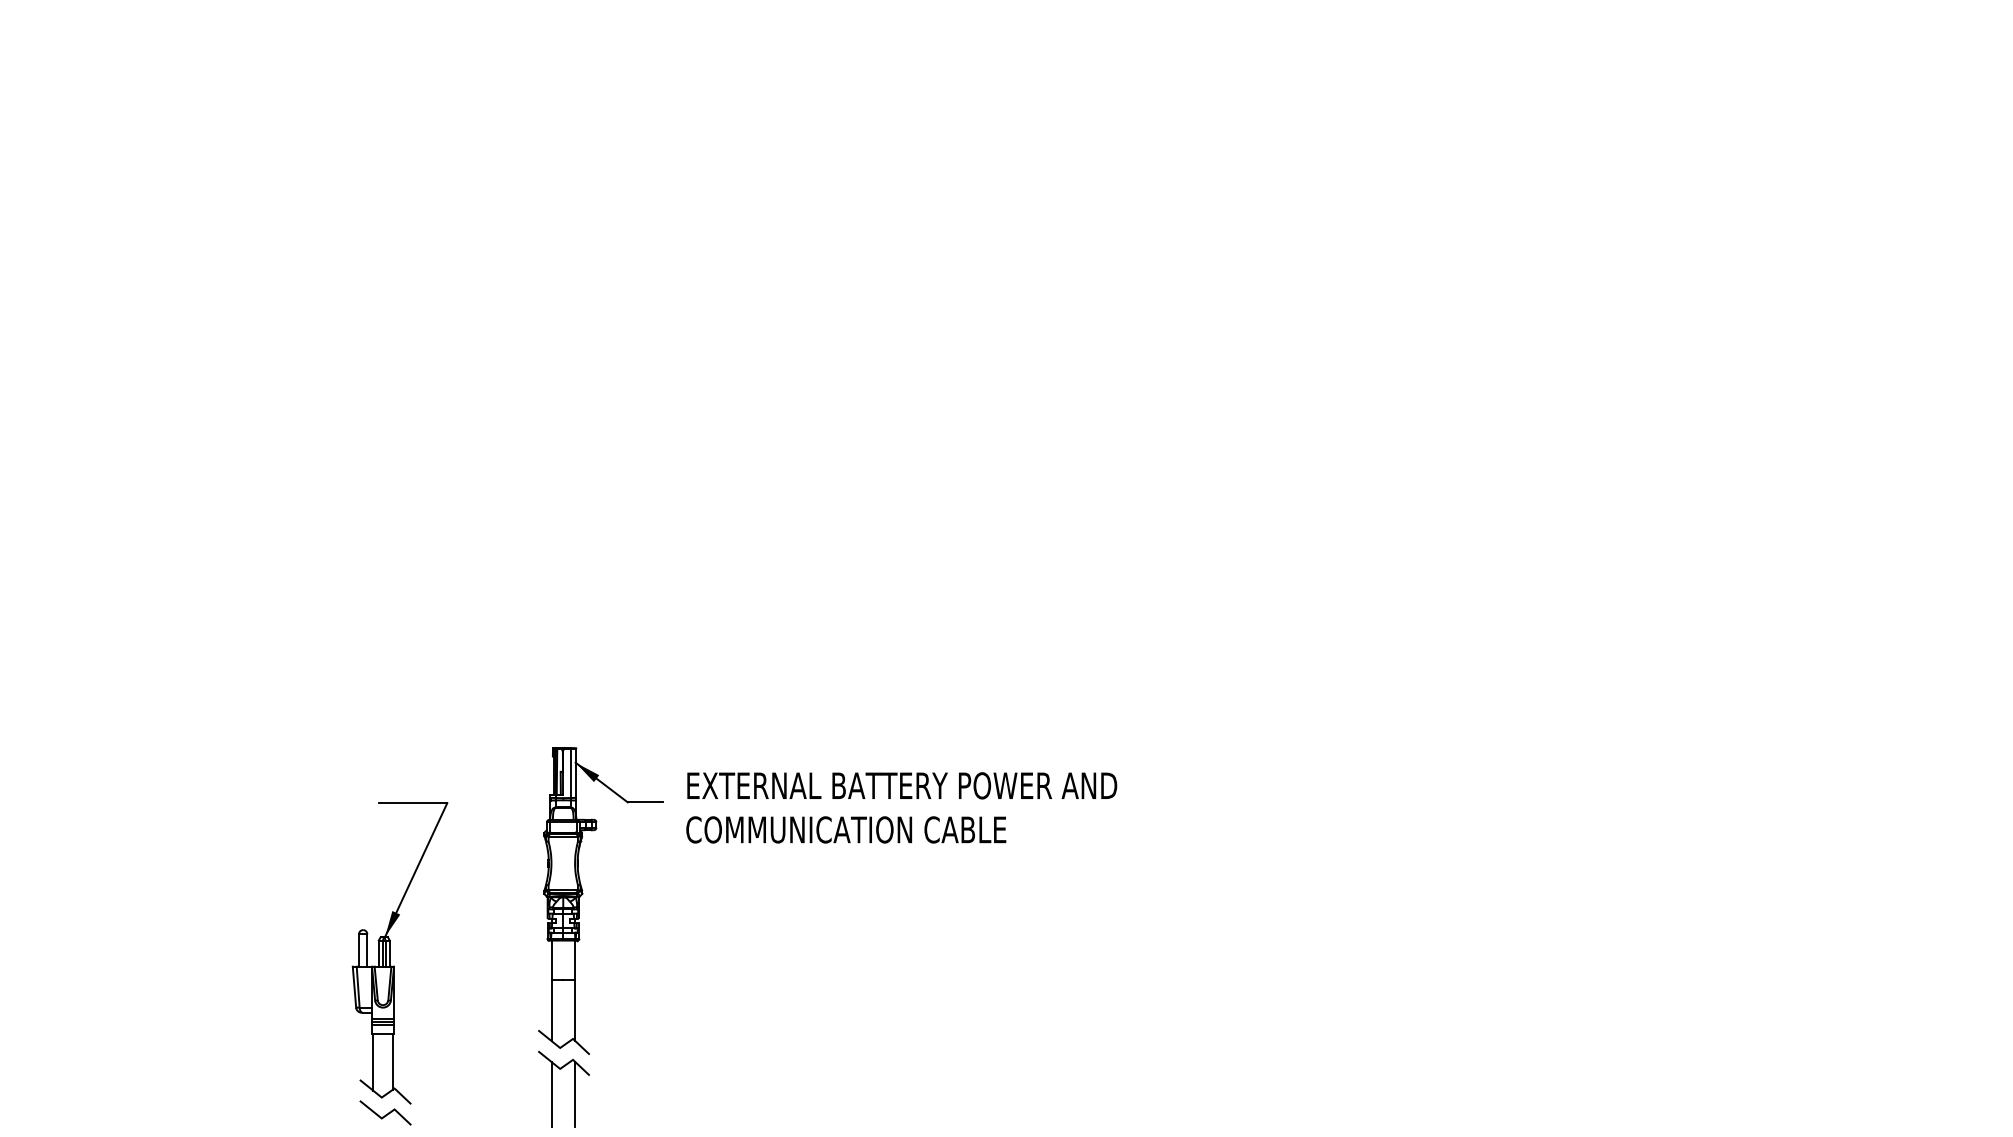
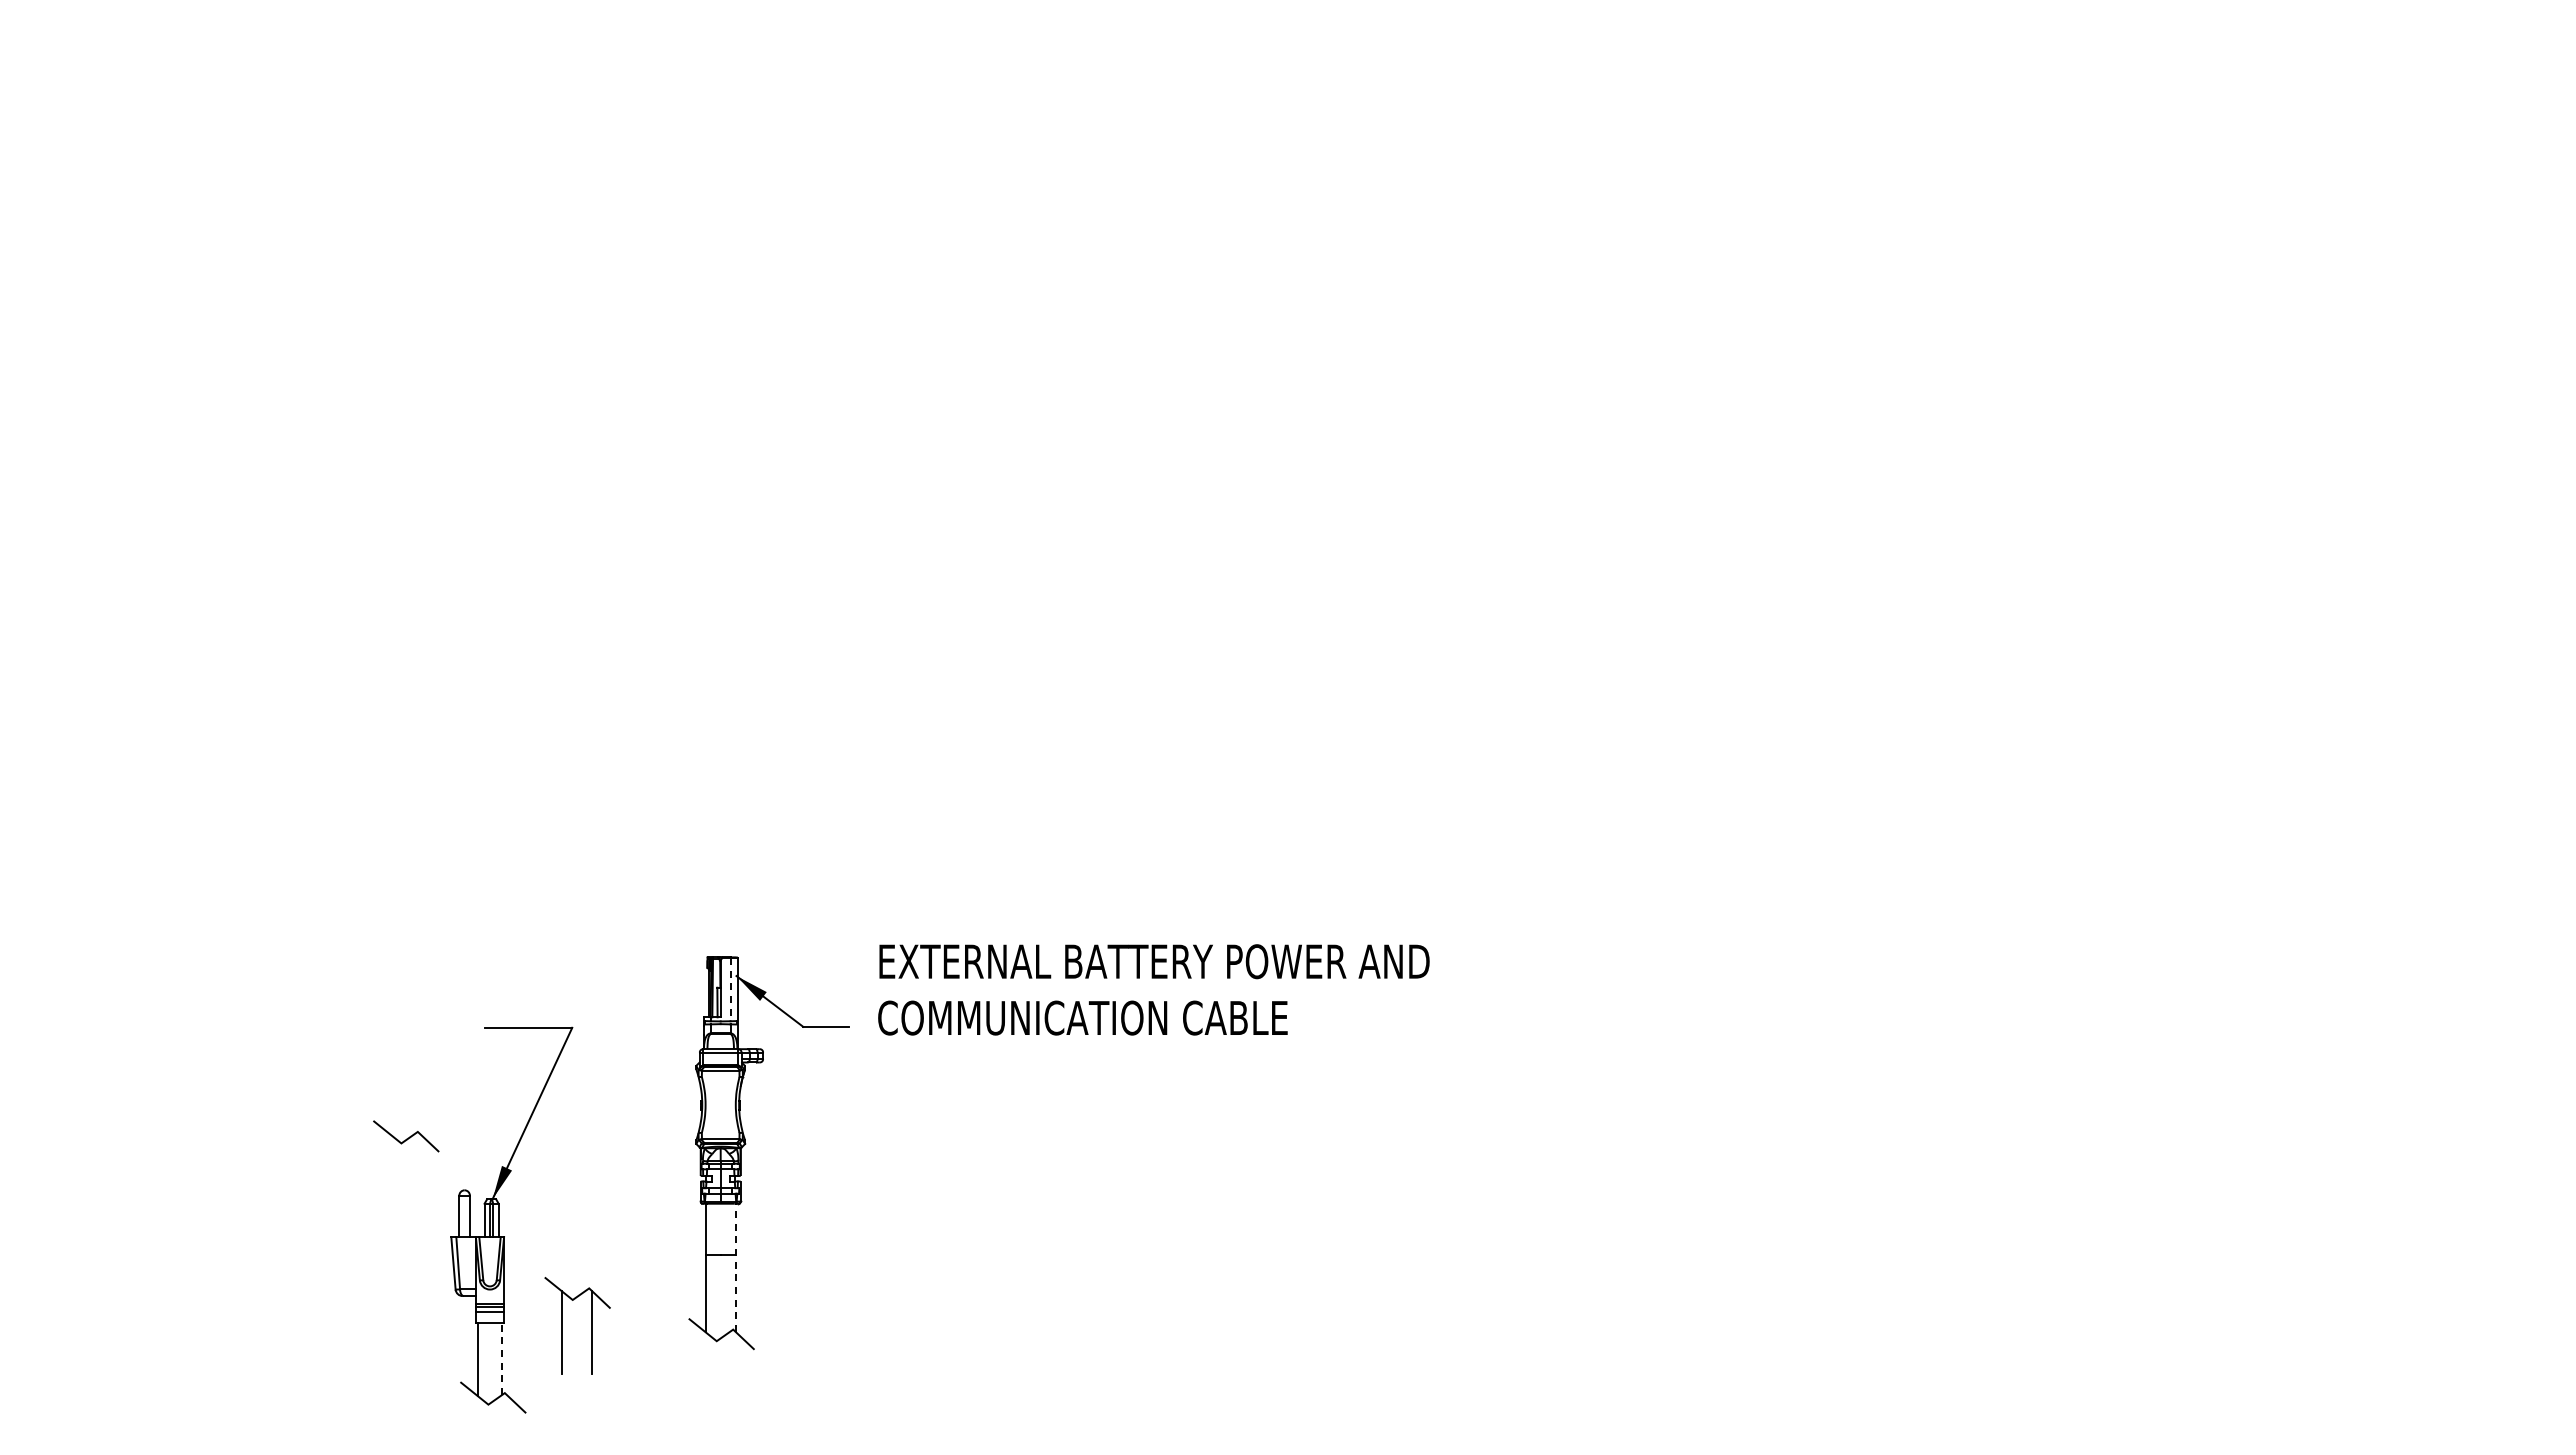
line: (570, 773) -> (730, 989), solid -> dashed
text: (901, 807) -> (1153, 989), moved
line: (574, 990) -> (735, 1267), solid -> dashed
line: (392, 1062) -> (502, 1359), solid -> dashed
part: (574, 1088) -> (591, 1325), moved
line: (385, 1114) -> (406, 1138), moved

